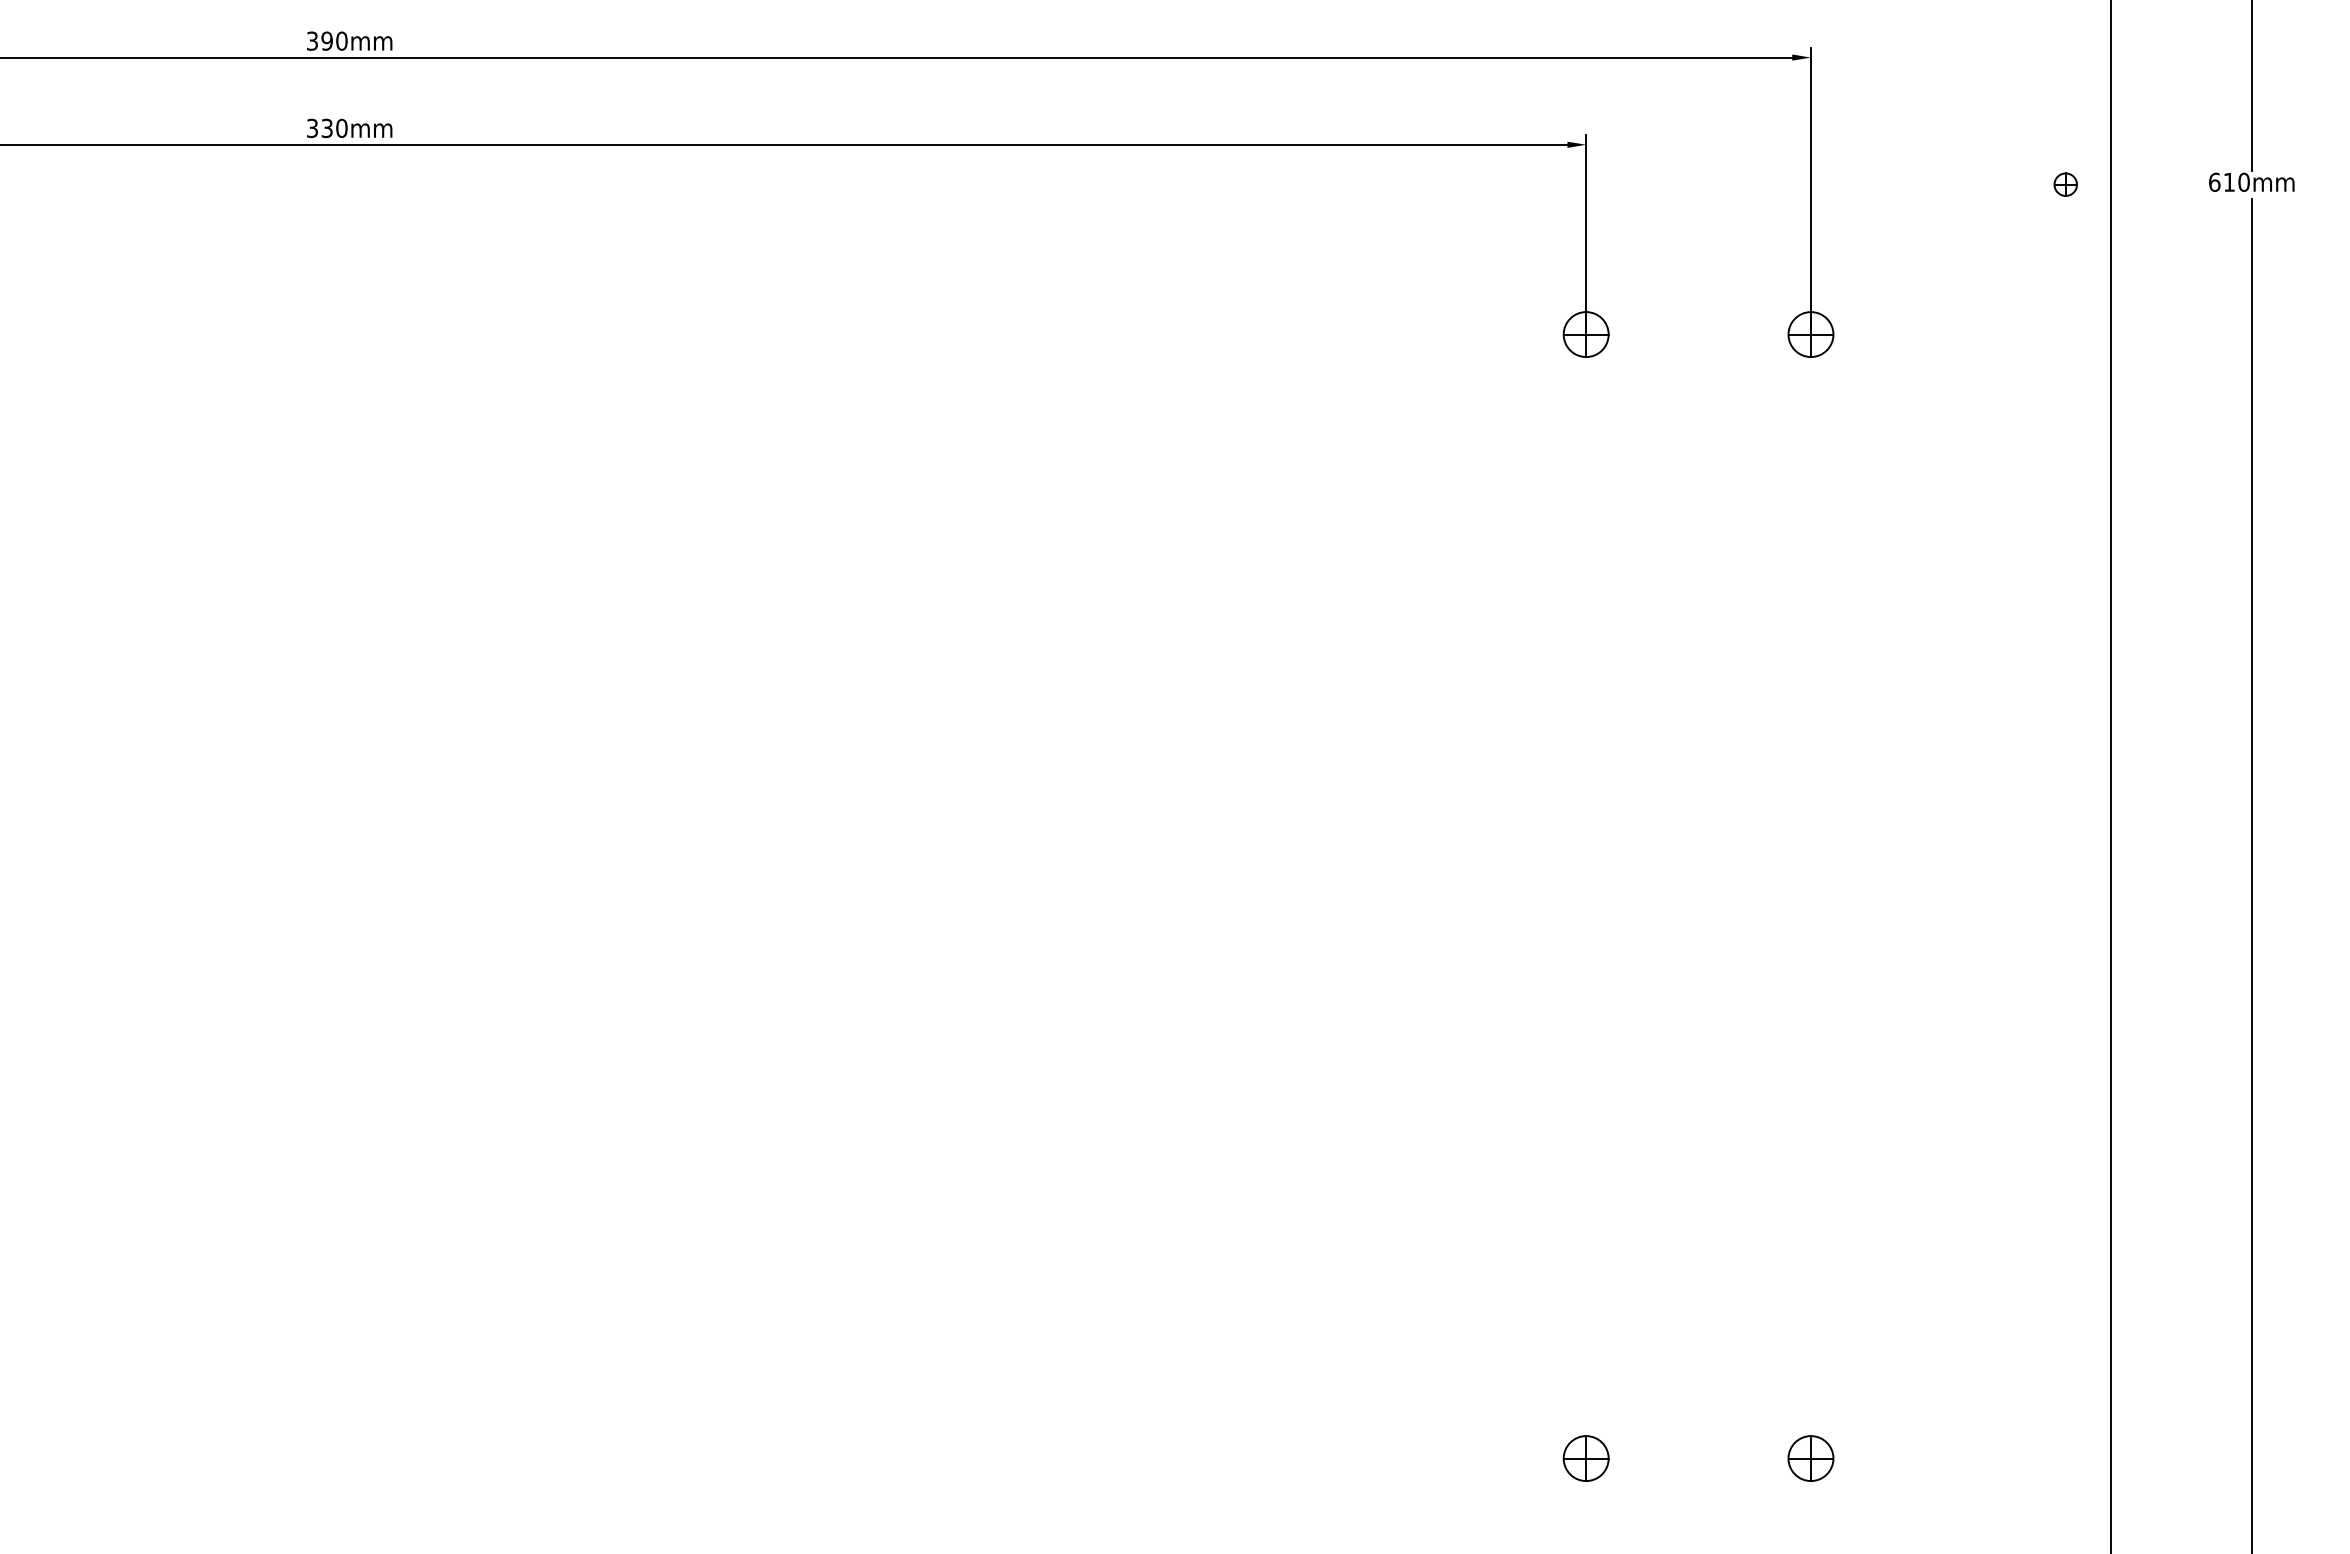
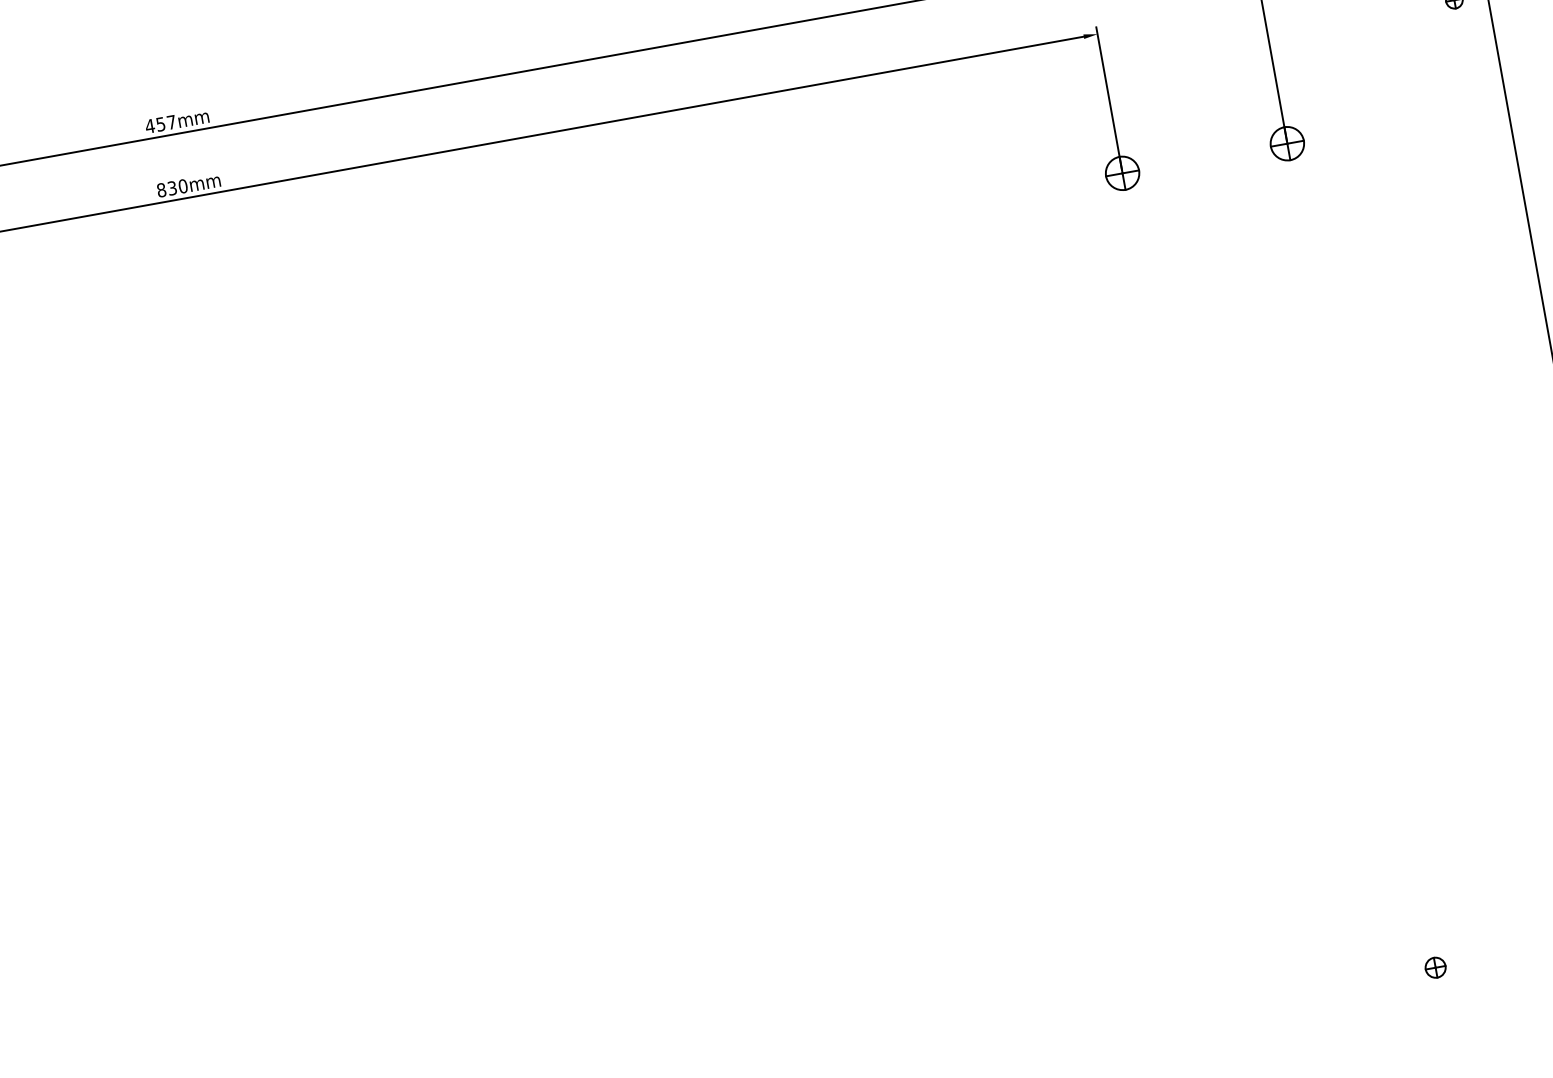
text: (326, 40) -> (160, 123), 390mm -> 457mm
text: (312, 127) -> (161, 189), 330mm -> 830mm
part: (1585, 1458) -> (1270, 997), removed
part: (1810, 1458) -> (1435, 967), size x0.6

